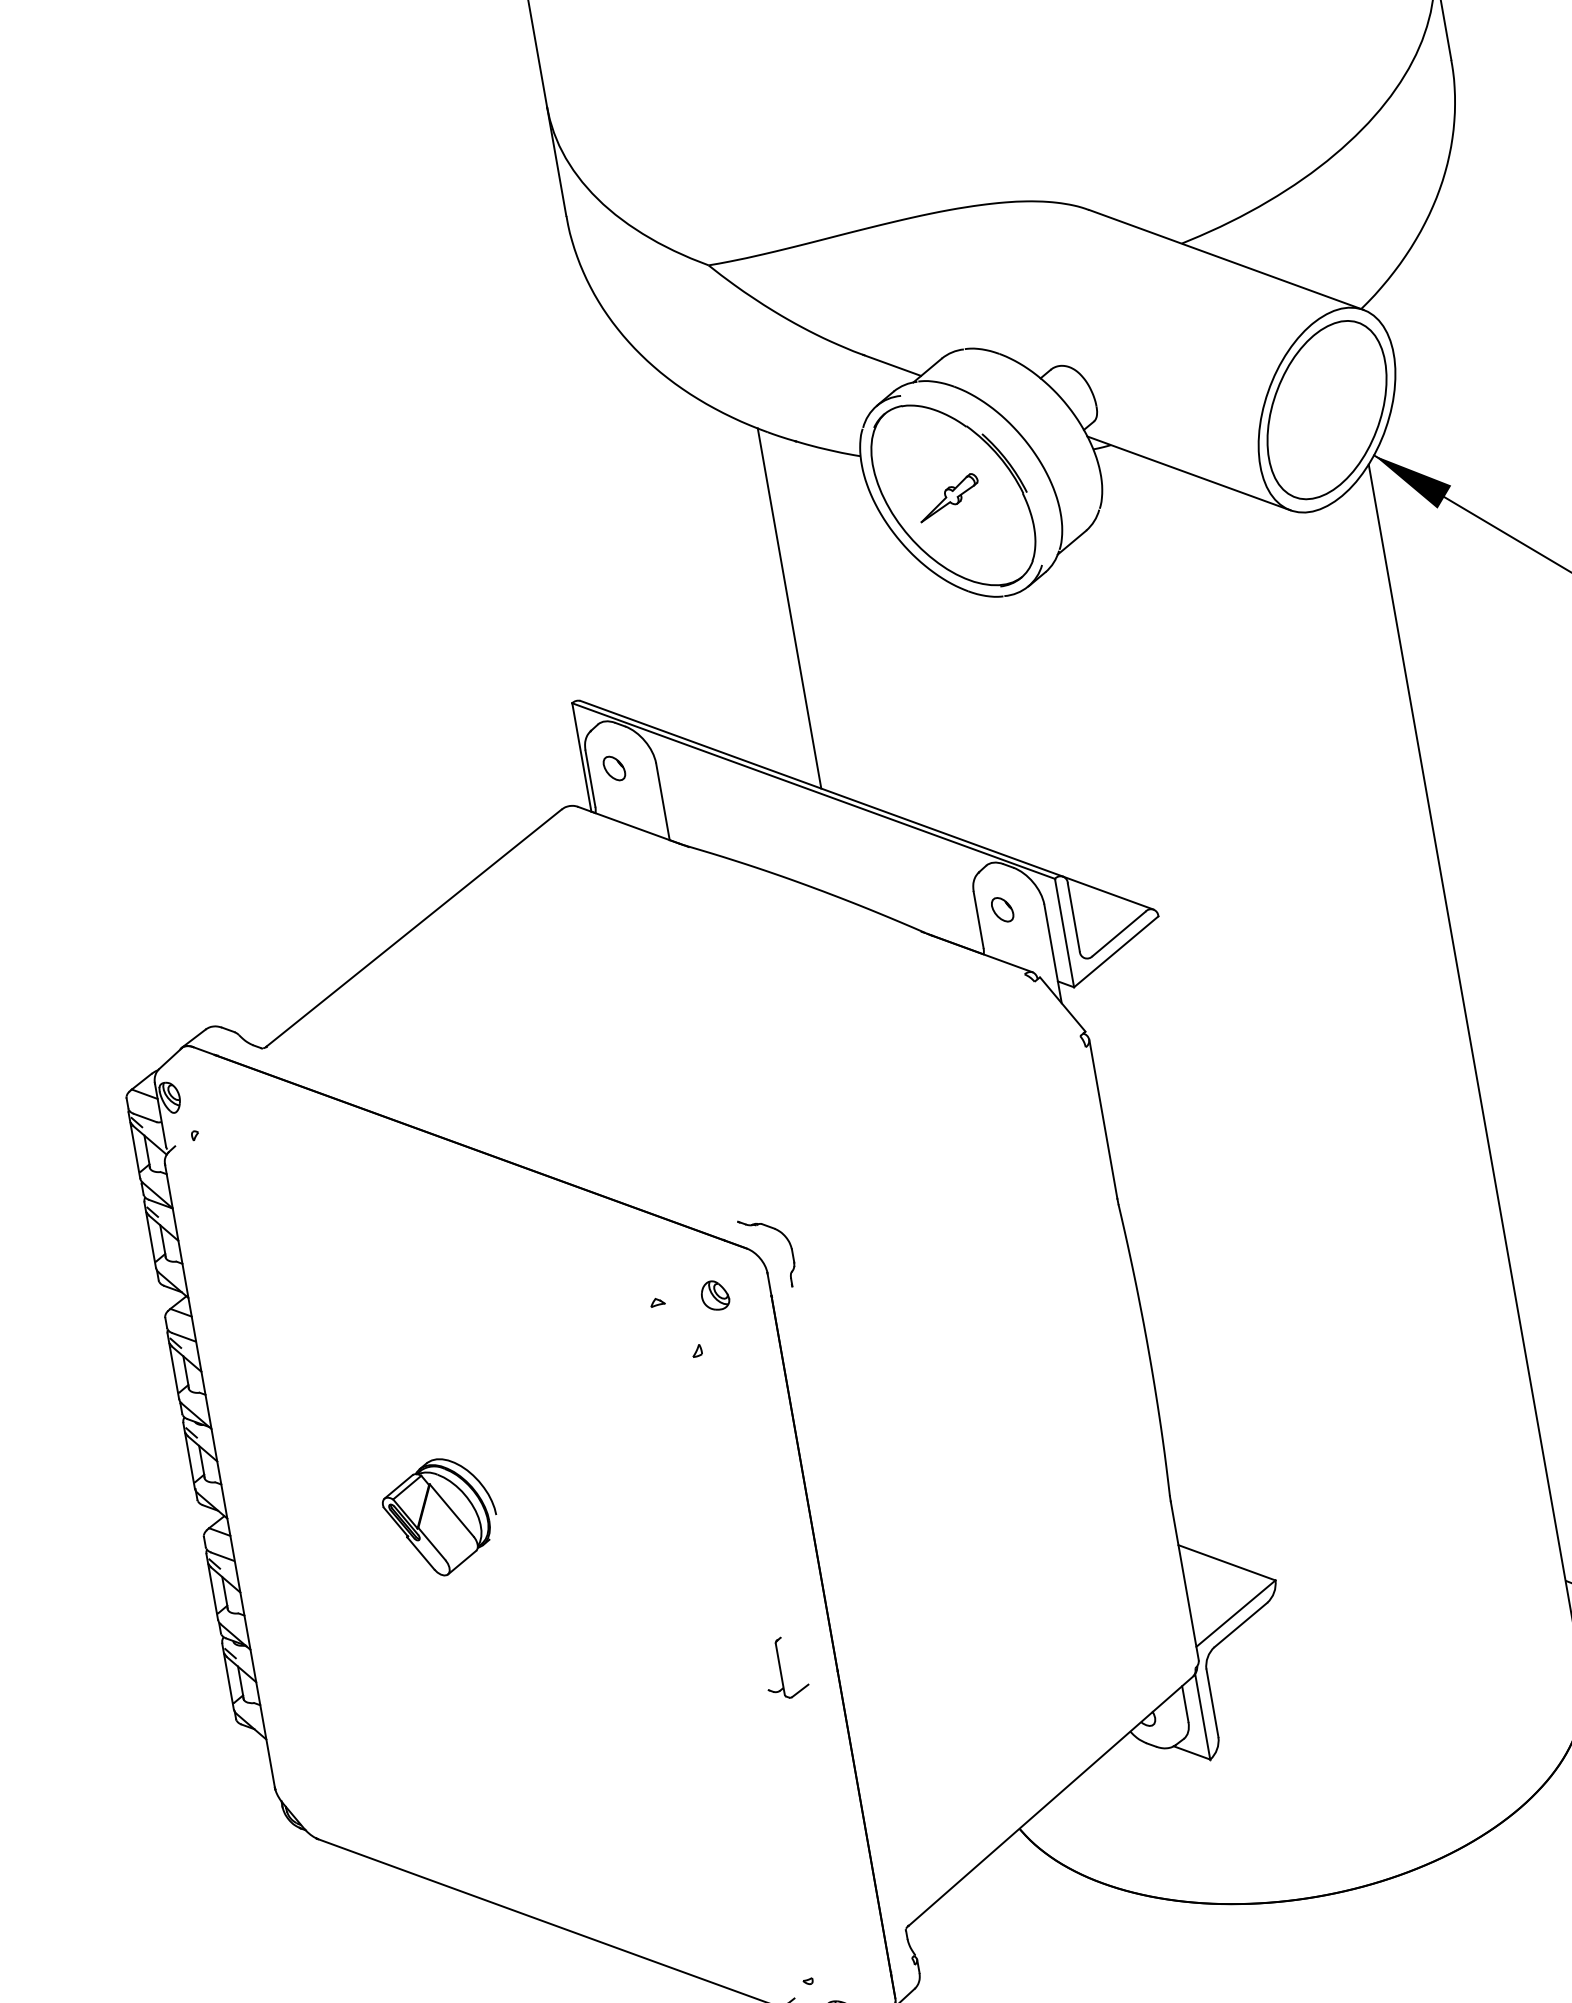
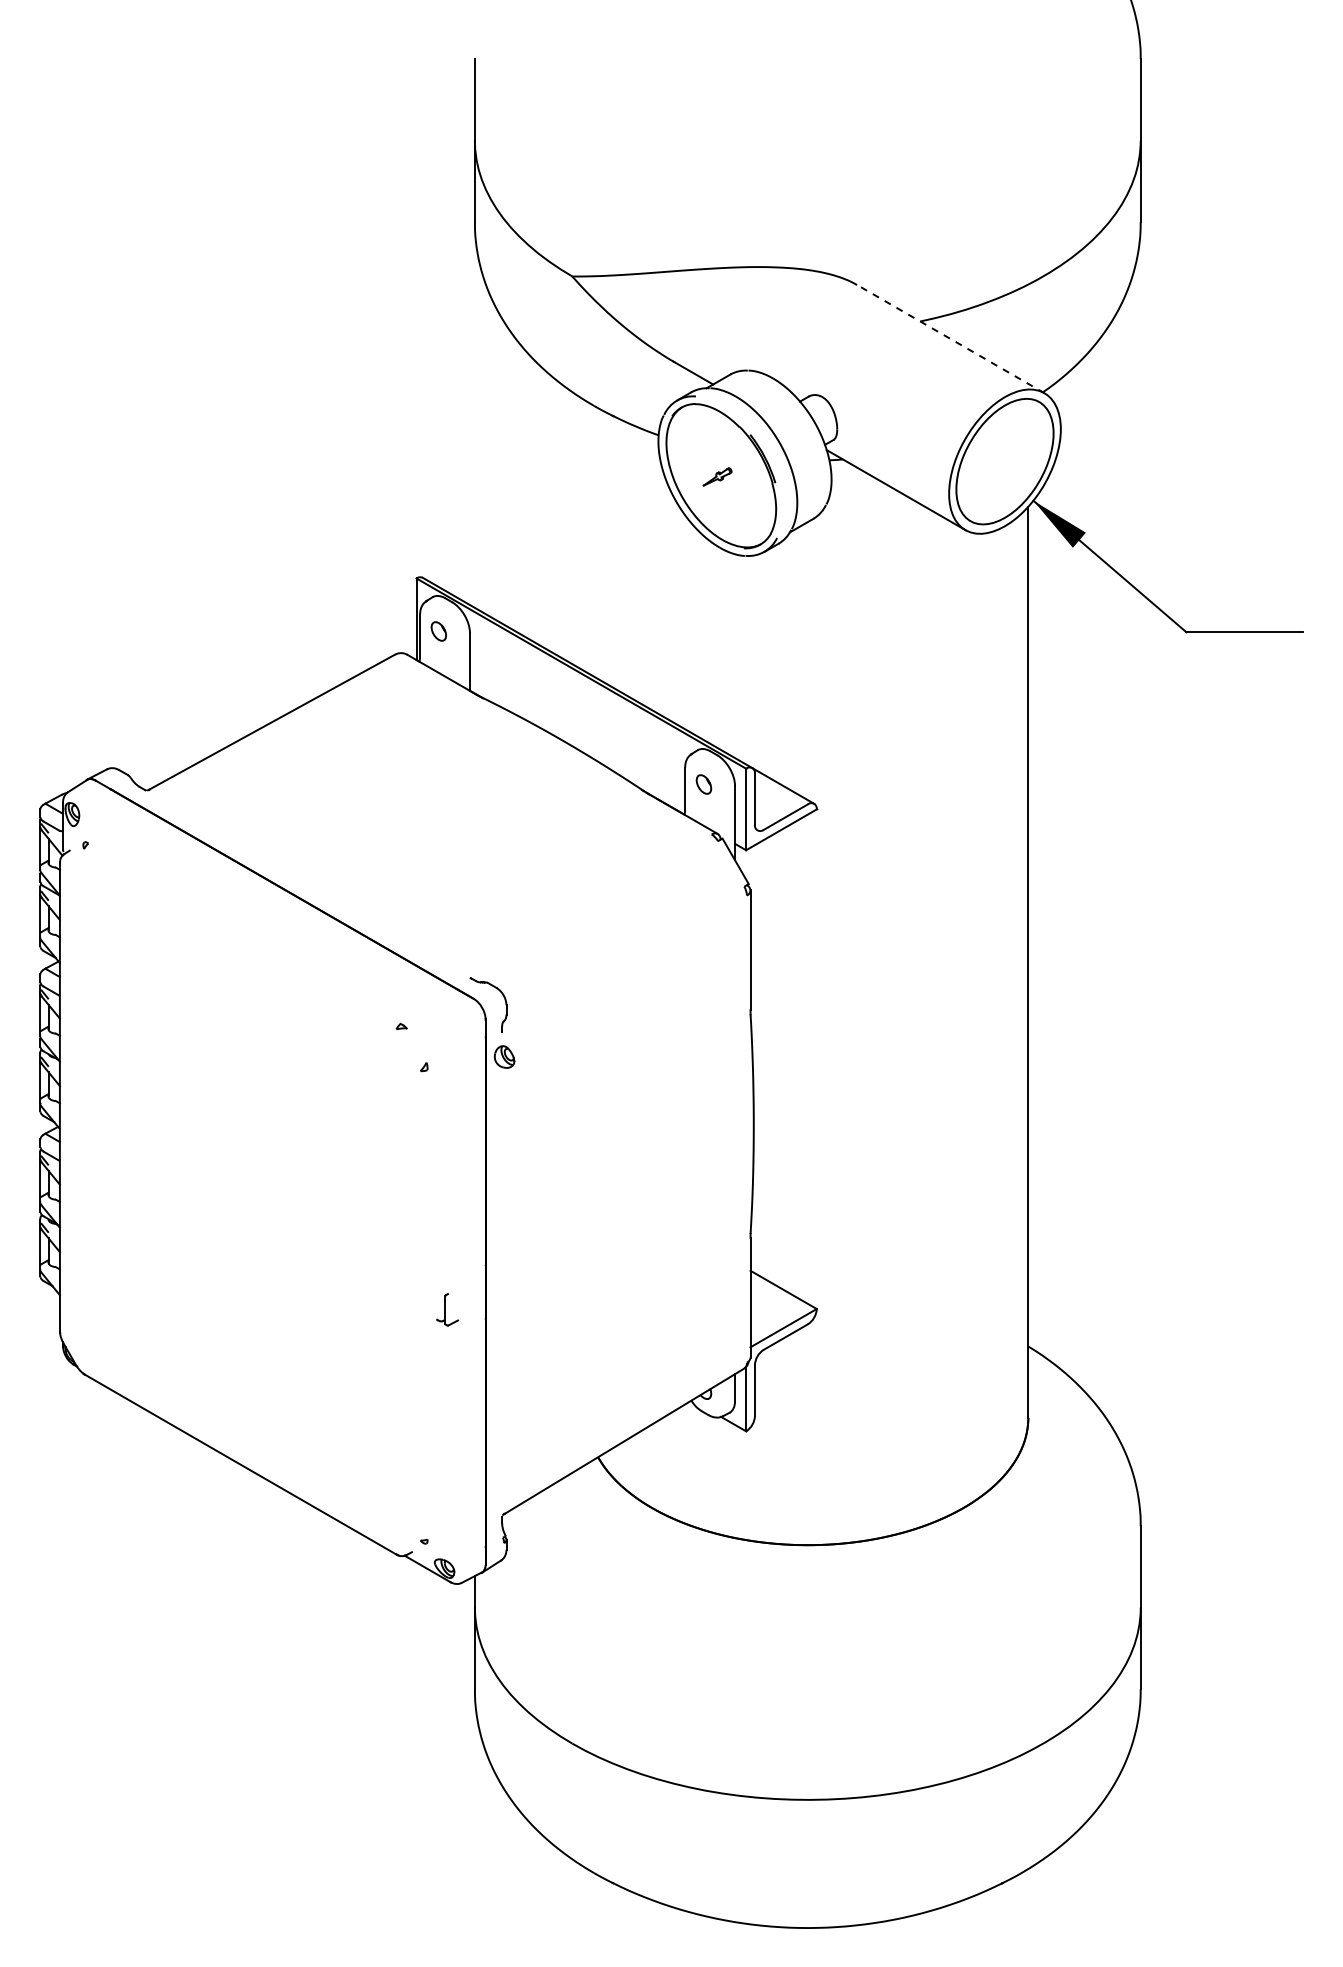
line: (1225, 259) -> (950, 338), solid -> dashed
part: (948, 497) -> (717, 476), size x0.6
line: (789, 607) -> (587, 536), removed
part: (714, 1294) -> (504, 1056), moved
part: (440, 1517) -> (215, 1155), removed
part: (784, 1667) -> (447, 1309), size x0.7

